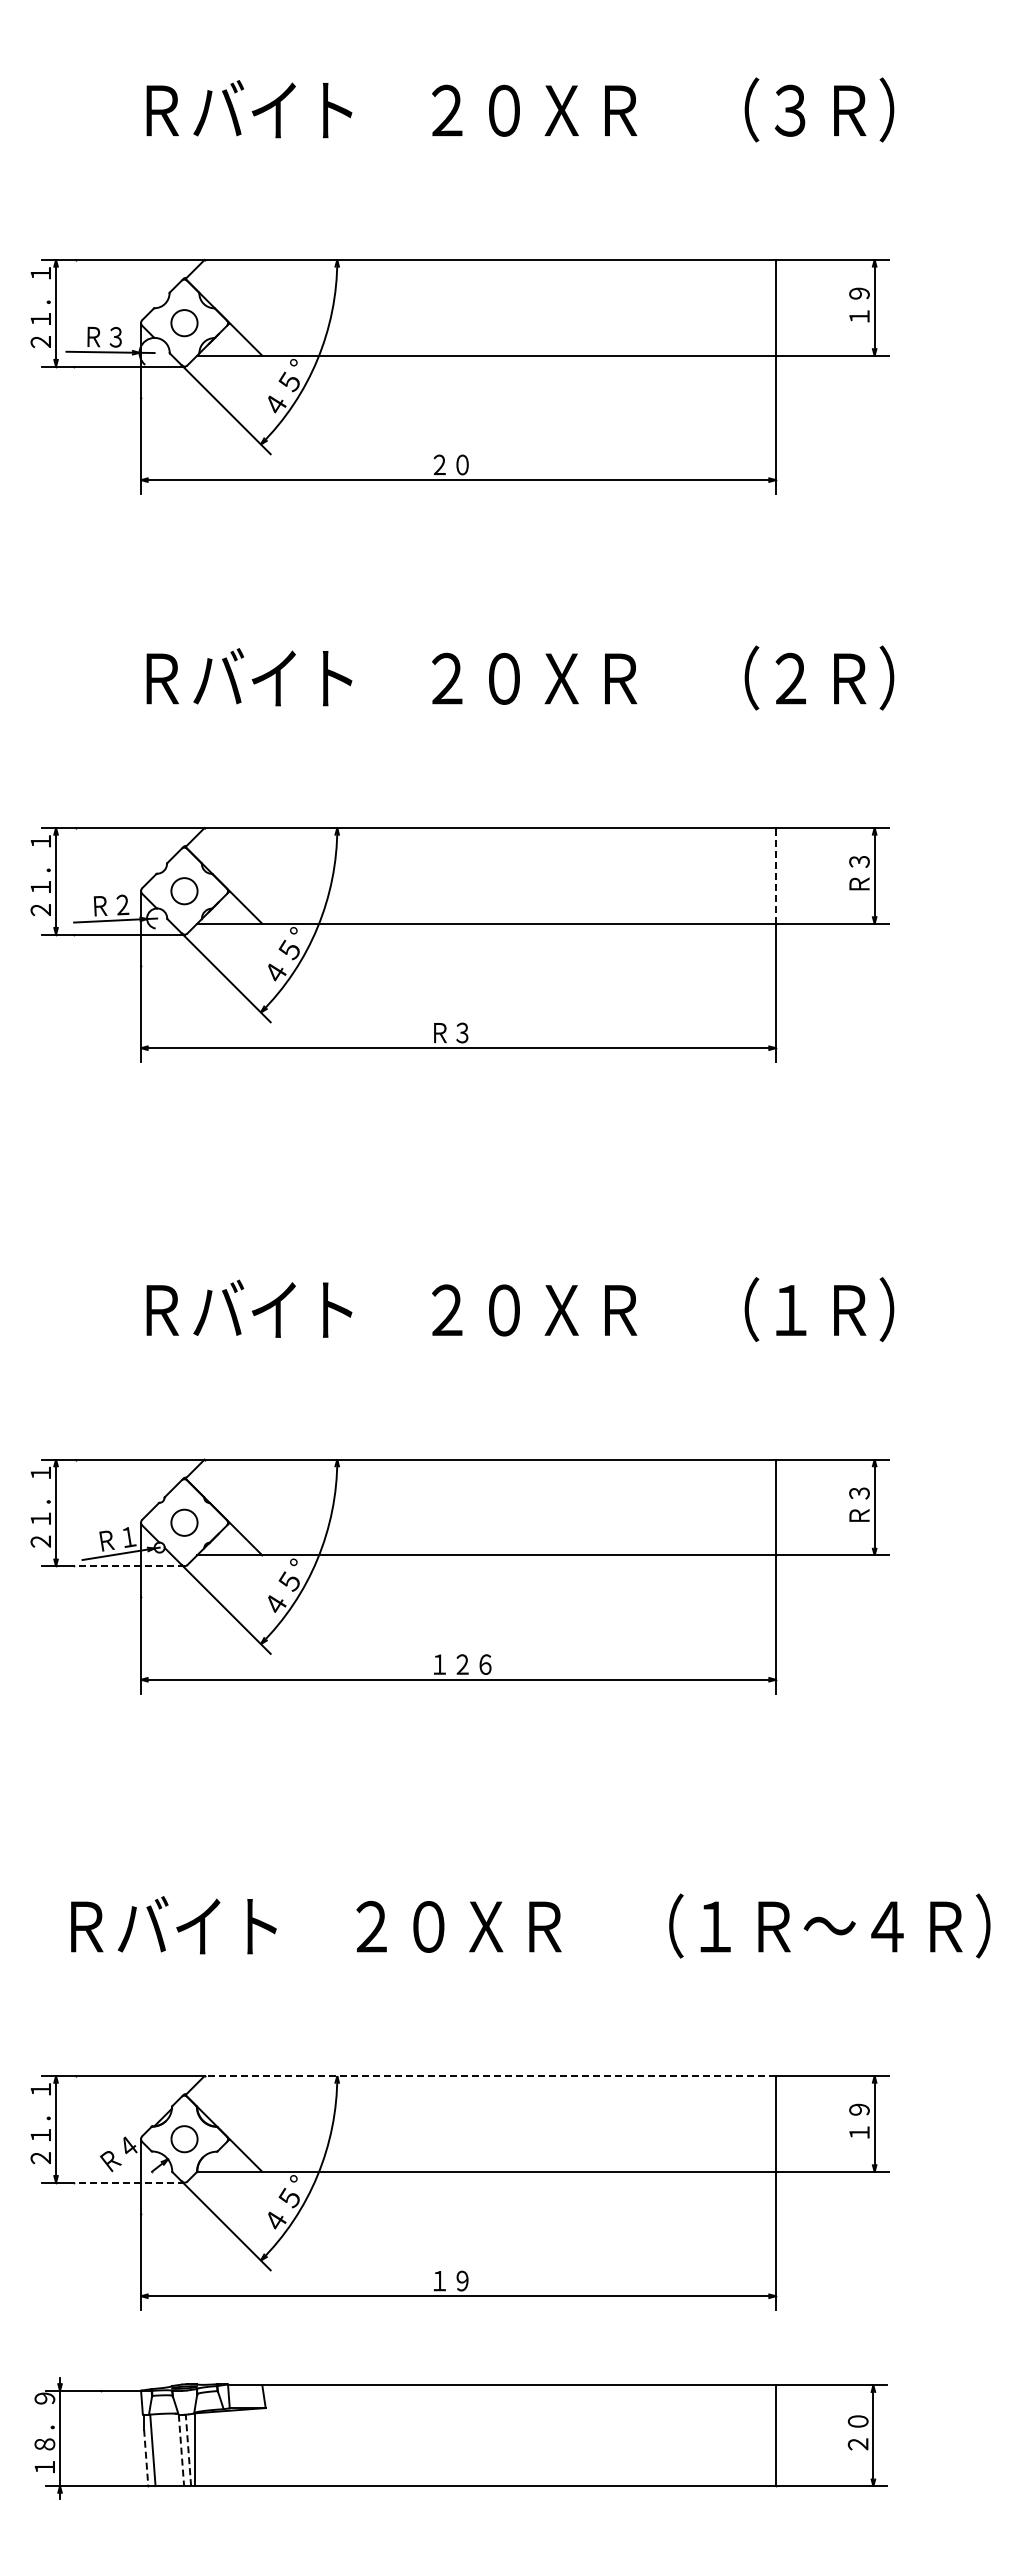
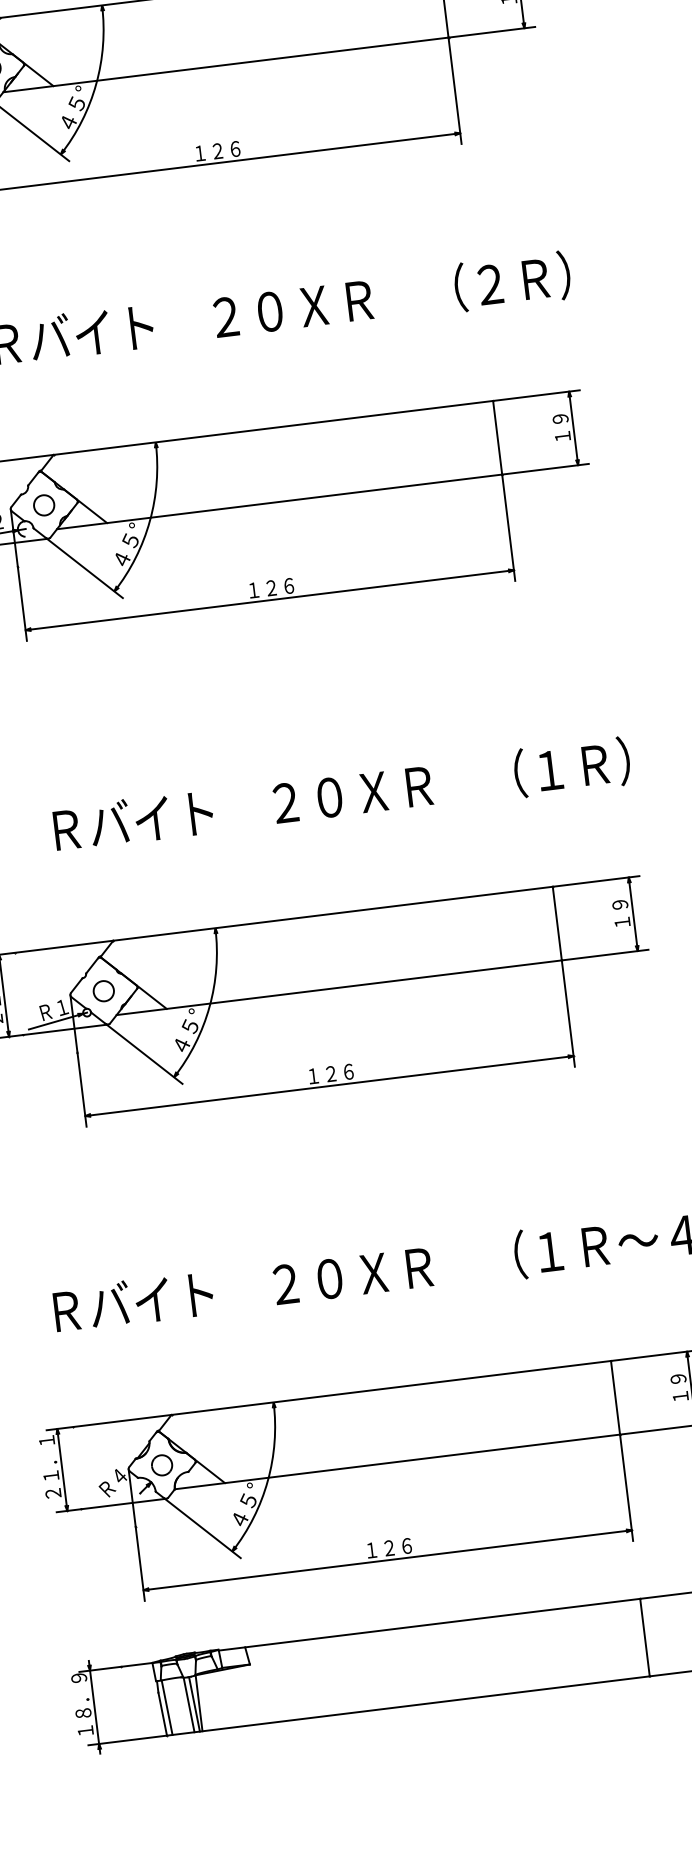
text: (462, 464) -> (217, 150), ２０ -> １２６
text: (859, 872) -> (561, 427), Ｒ３ -> １９
line: (775, 875) -> (497, 437), dashed -> solid
text: (462, 1032) -> (271, 587), Ｒ３ -> １２６
text: (859, 1504) -> (621, 913), Ｒ３ -> １９
line: (129, 1566) -> (65, 1030), dashed -> solid
line: (490, 2076) -> (391, 1388), dashed -> solid
line: (129, 2182) -> (123, 1503), dashed -> solid
text: (473, 2280) -> (397, 1546), １９ -> １２６
line: (181, 2450) -> (189, 1705), dashed -> solid
line: (188, 2450) -> (194, 1704), dashed -> solid
line: (146, 2458) -> (162, 1714), dashed -> solid

